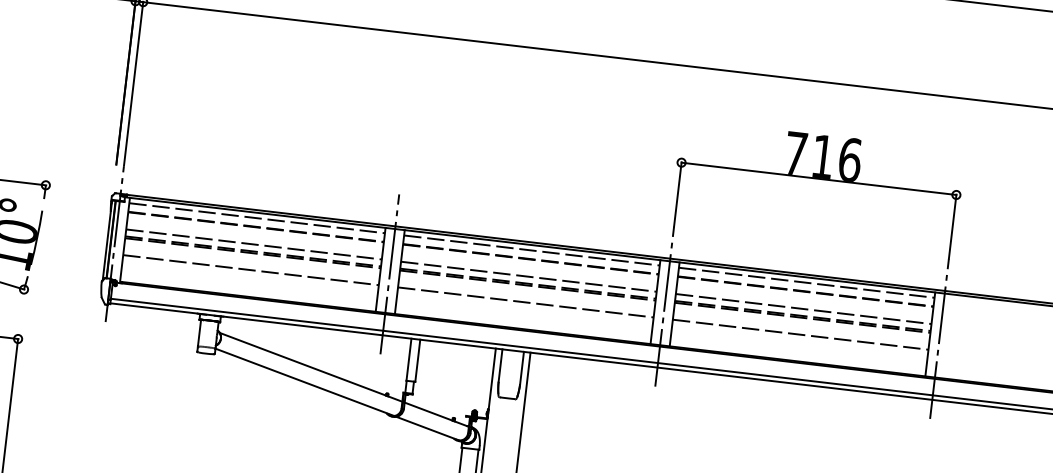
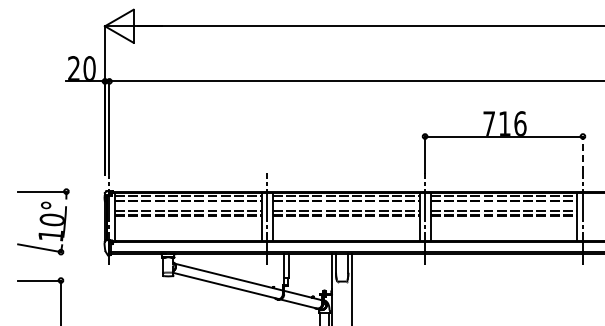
line: (951, 226) -> (582, 154), solid -> dashed
line: (249, 270) -> (187, 226), removed
line: (524, 303) -> (345, 226), removed
line: (799, 335) -> (503, 226), removed

